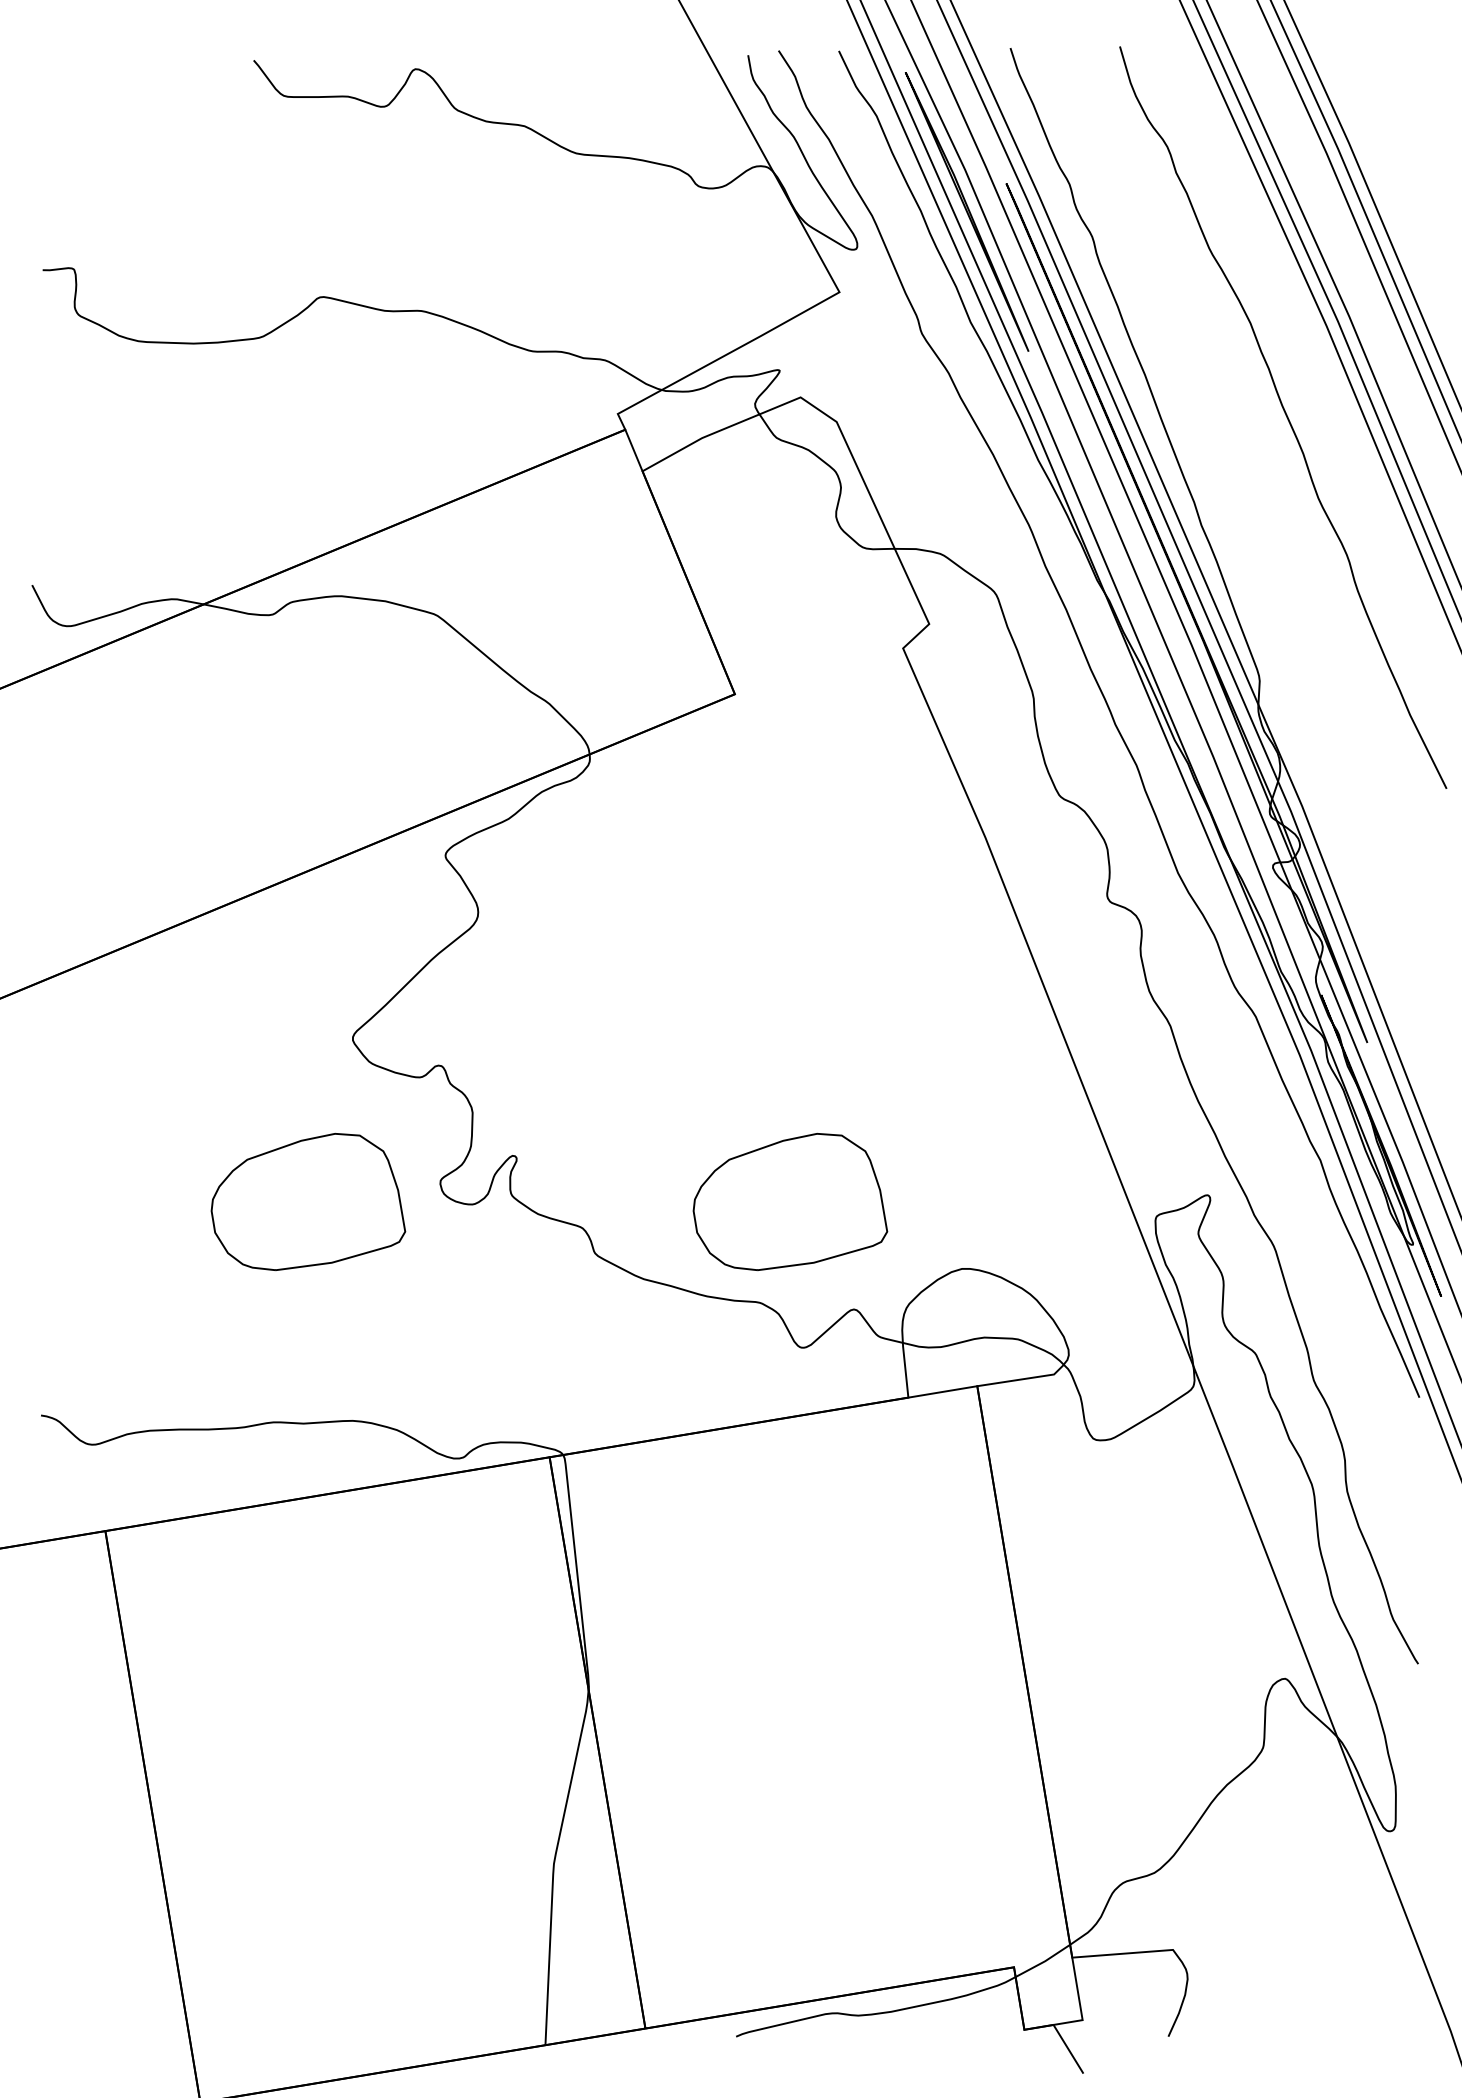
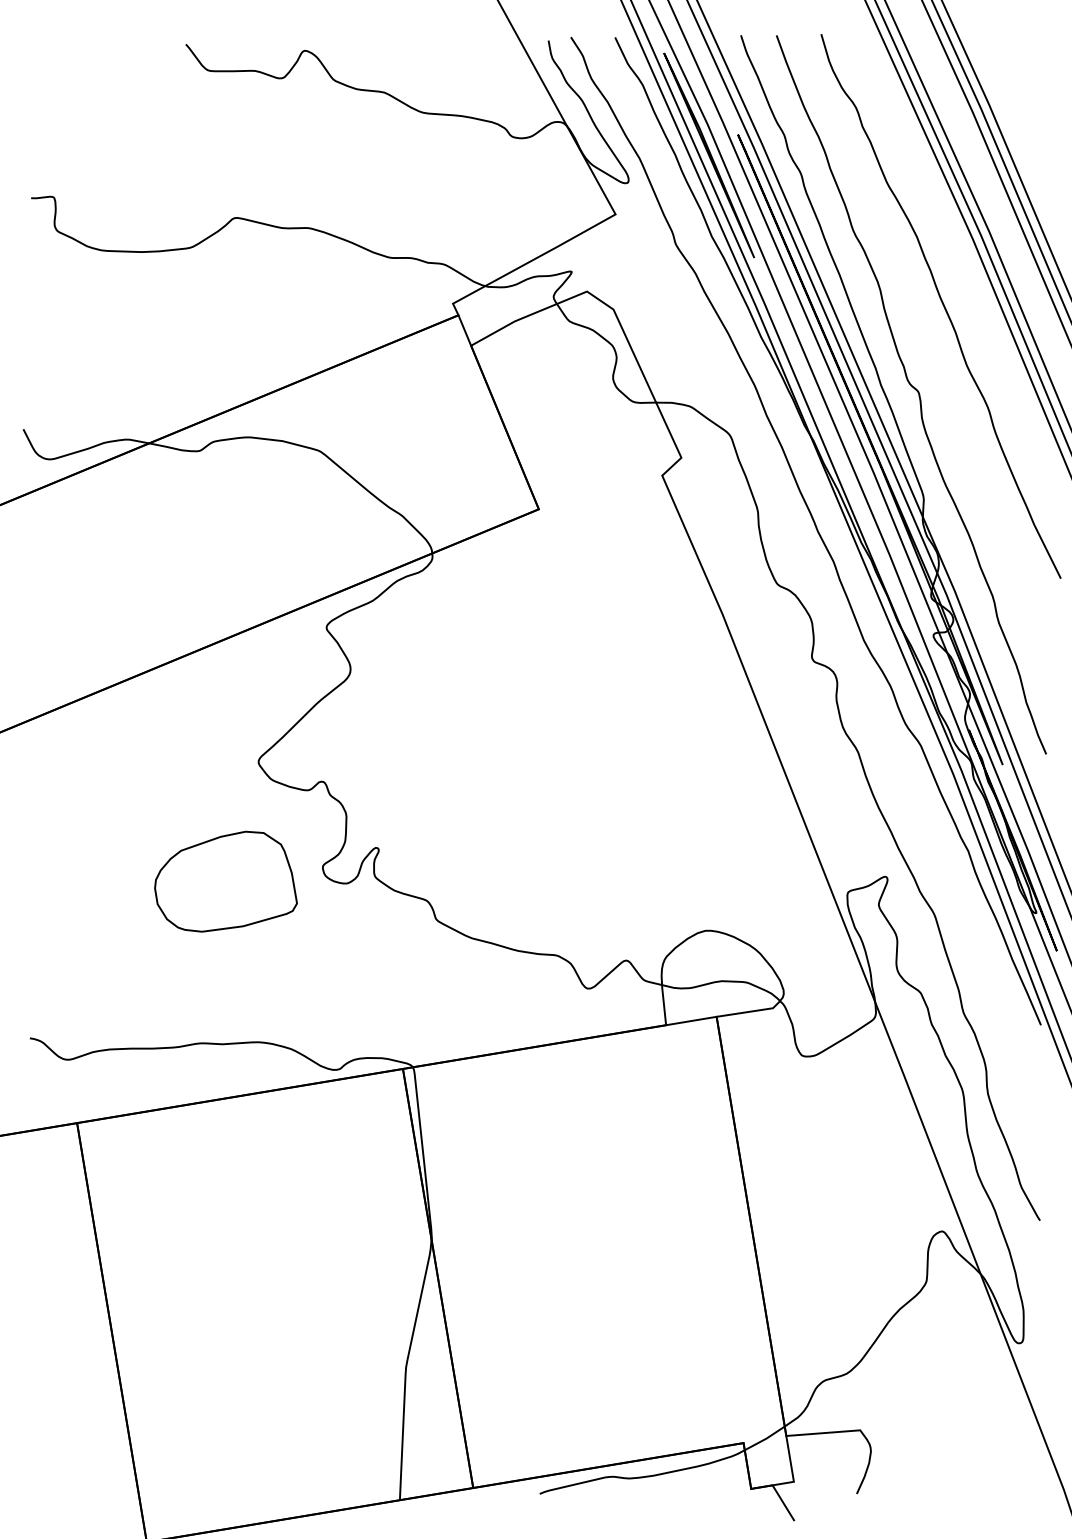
curve: (1248, 531) -> (915, 389), added
part: (790, 1202) -> (579, 882), removed

